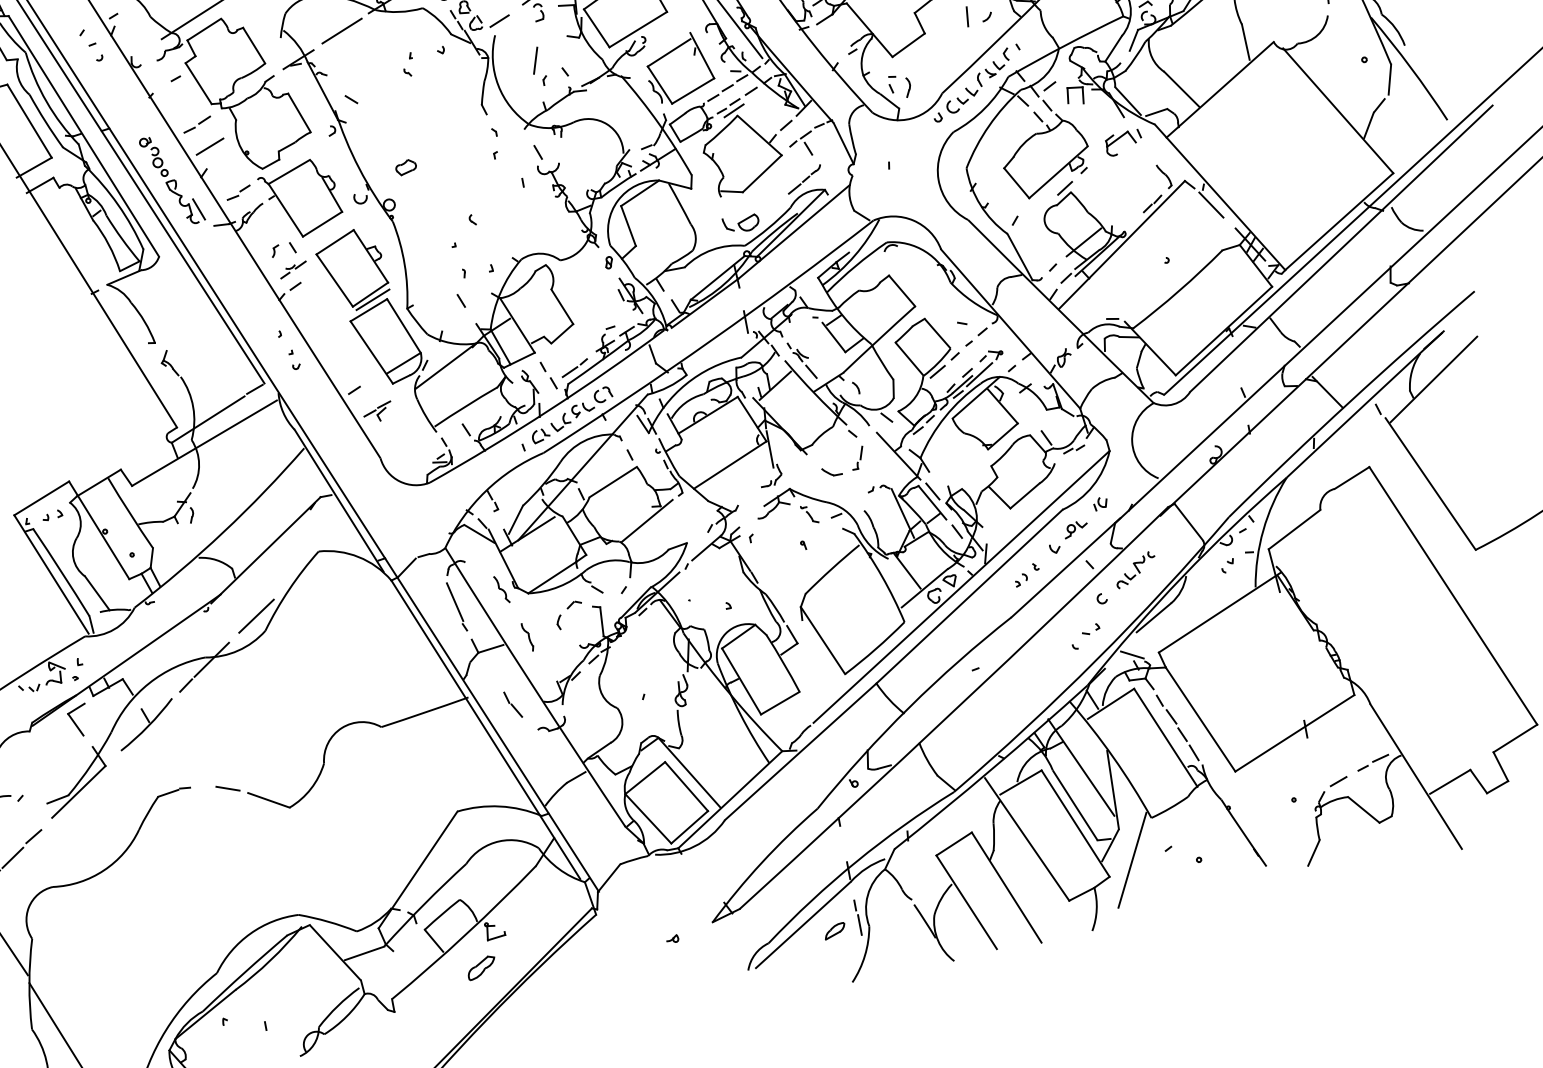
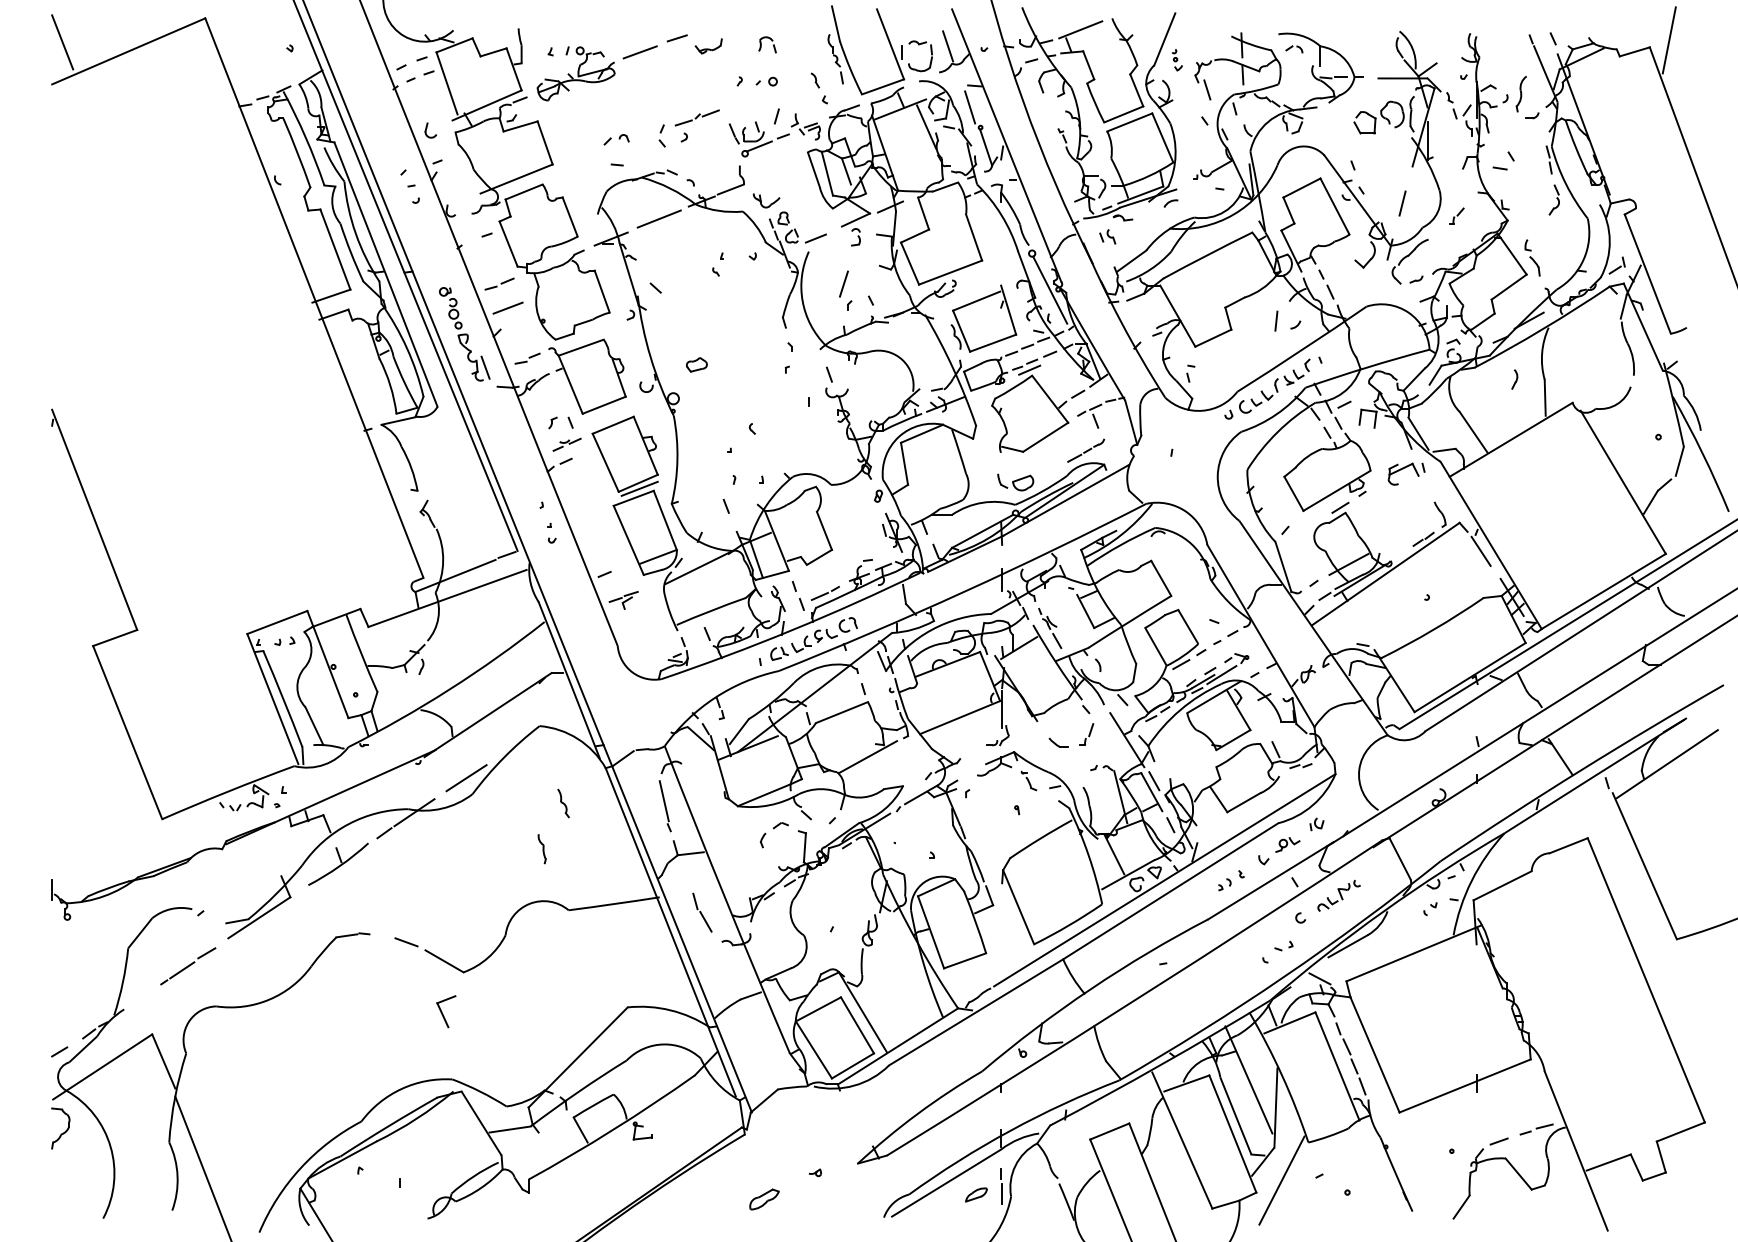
part: (907, 87) -> (1514, 379), moved
part: (501, 589) -> (563, 803), moved
part: (527, 637) -> (541, 849), moved
part: (512, 704) -> (701, 912), size x1.4
part: (78, 720) -> (446, 1011), moved
part: (481, 967) -> (764, 1199), moved

